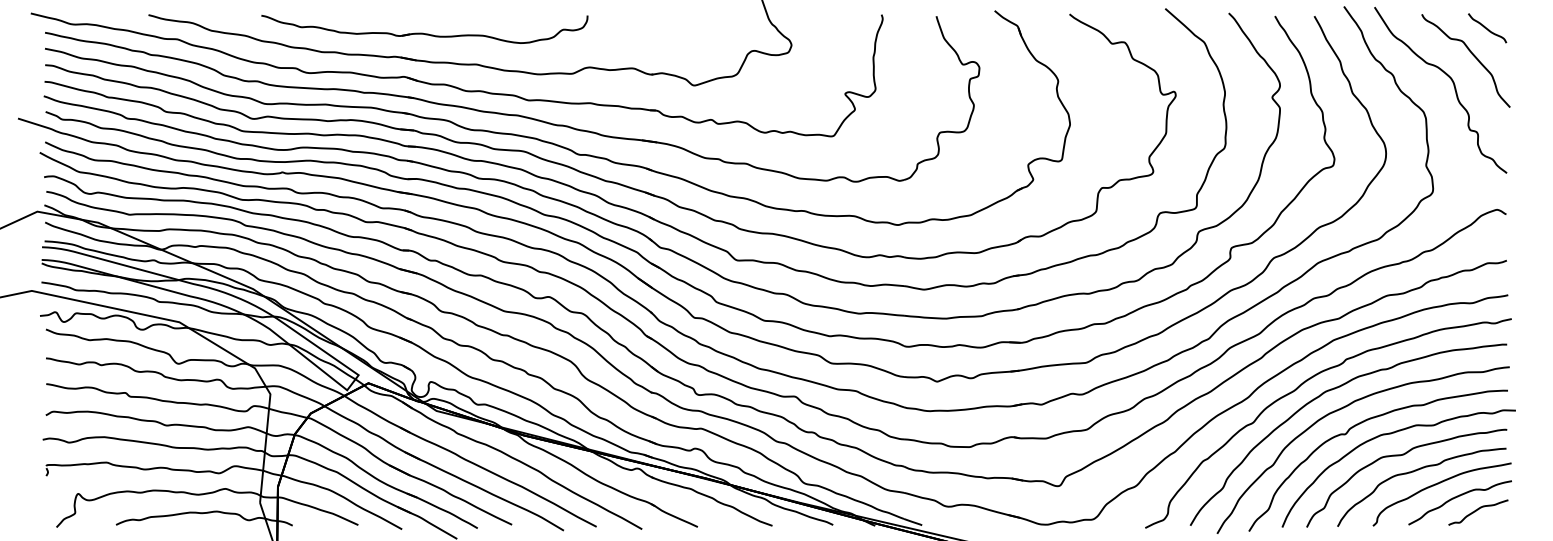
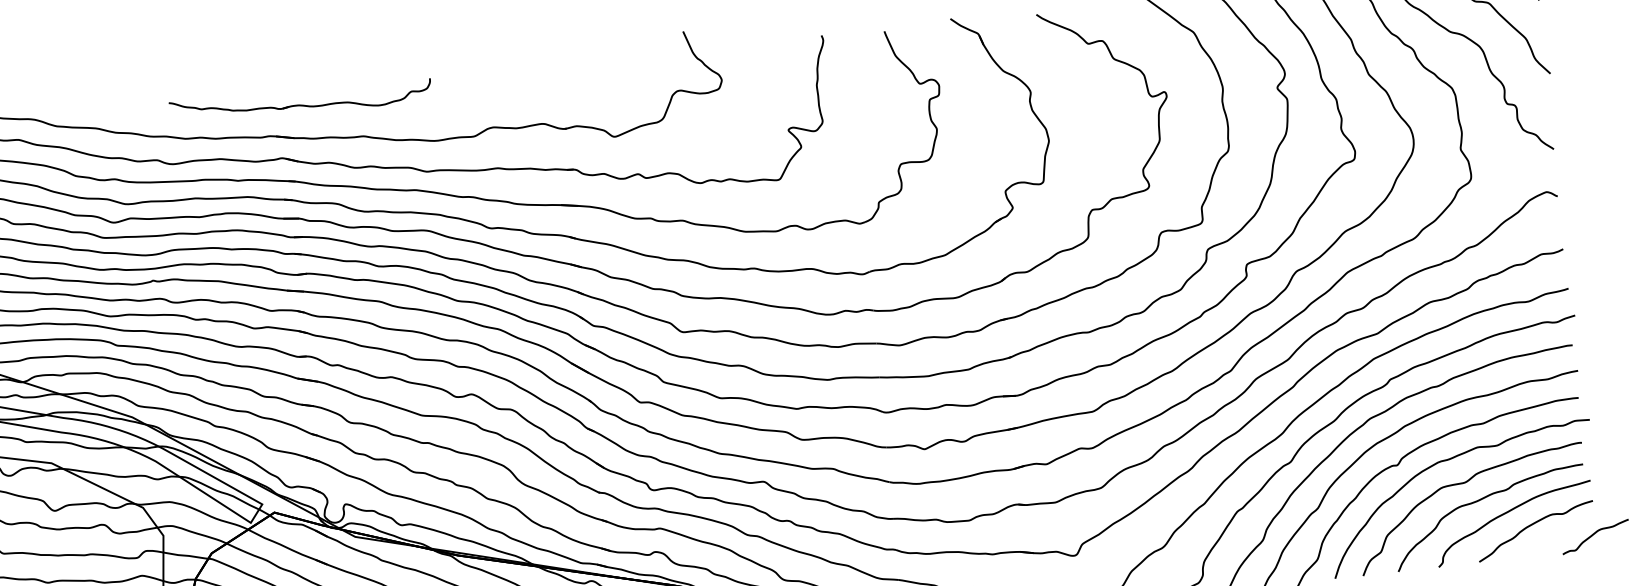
part: (424, 29) -> (300, 101), size x0.7
curve: (1478, 510) -> (1595, 534), moved

